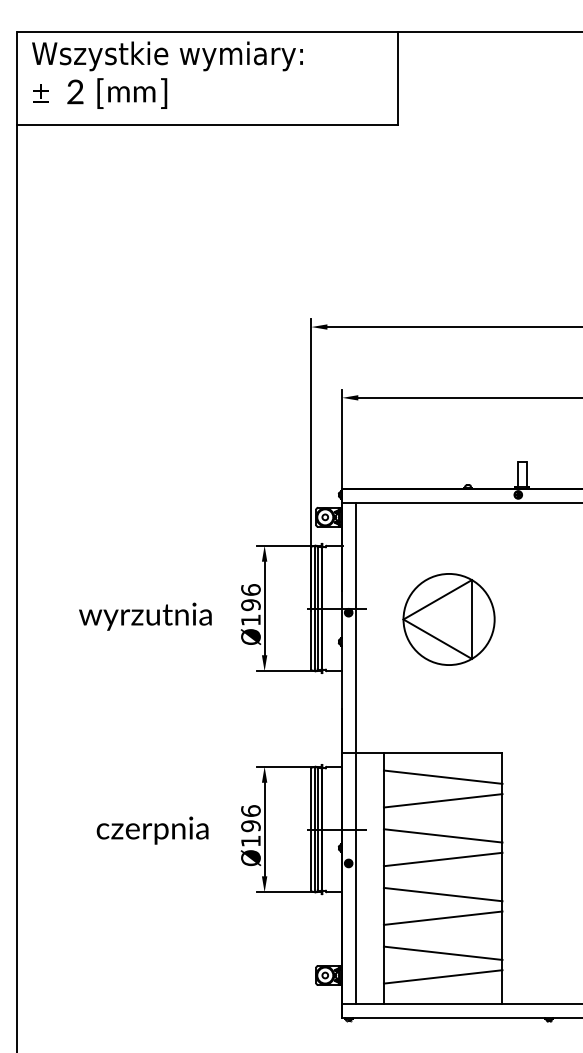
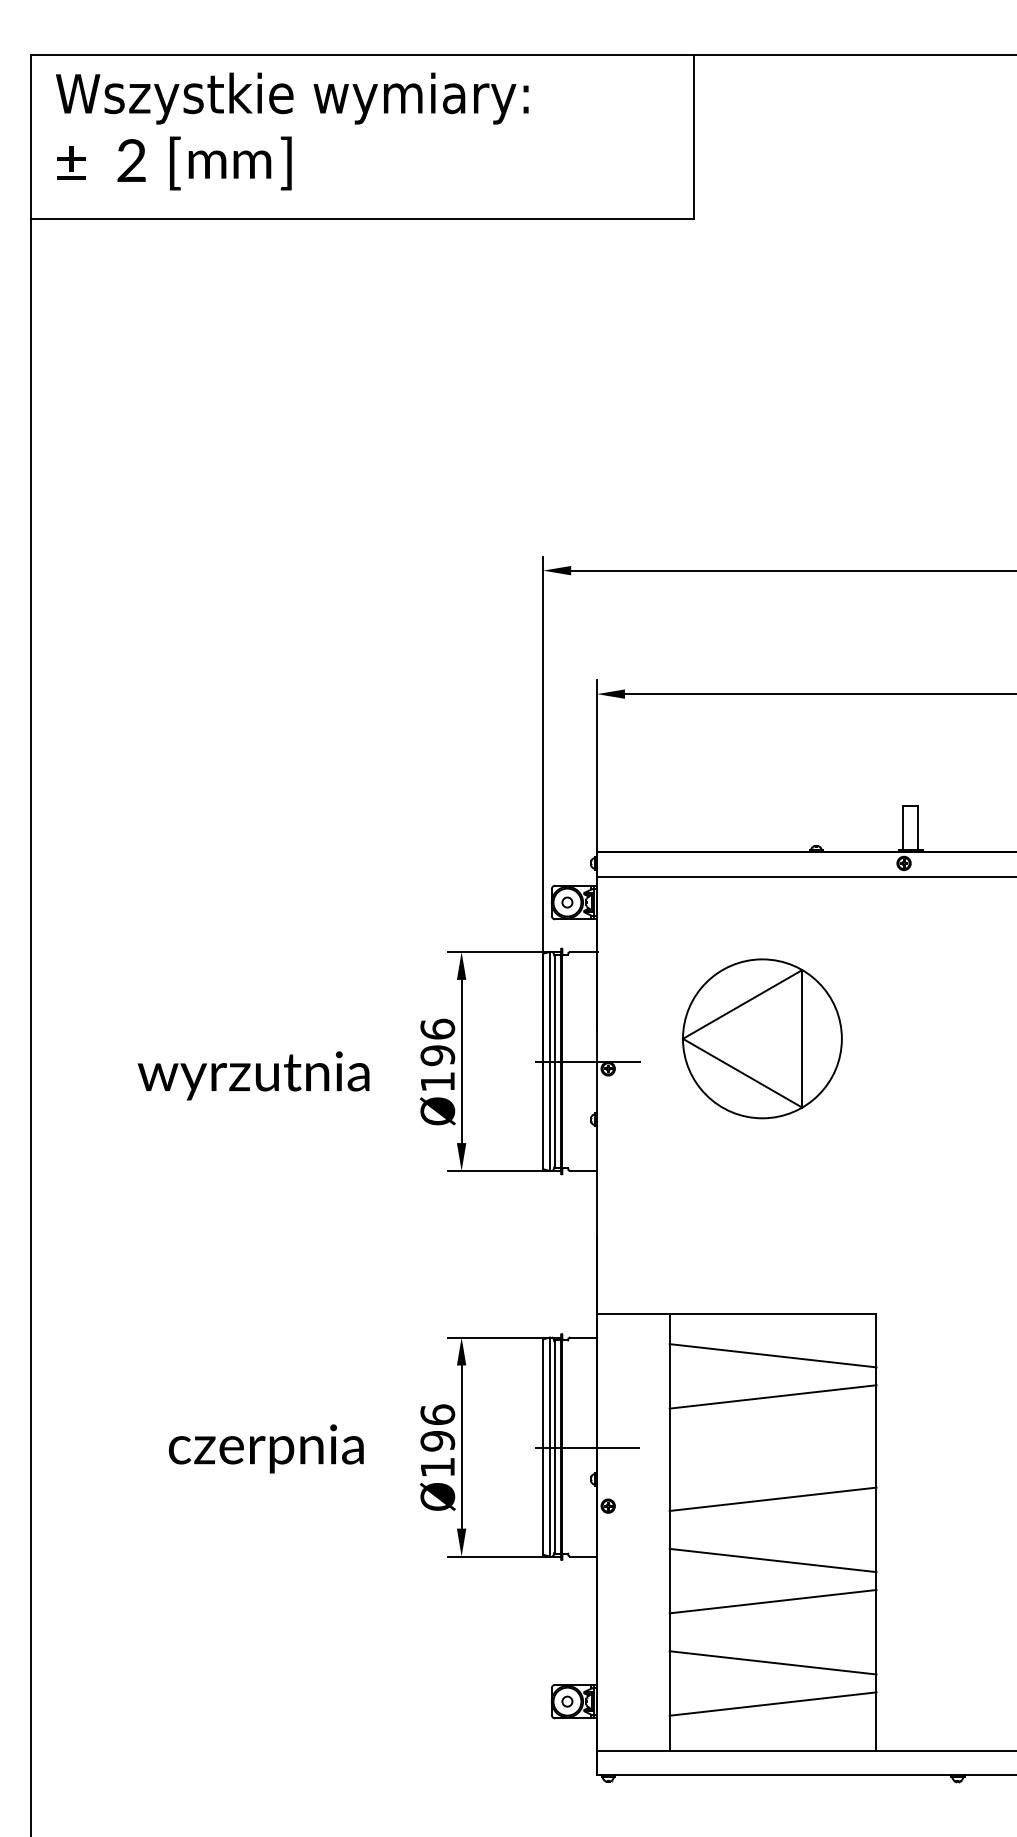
part: (448, 619) -> (761, 1038), moved
line: (356, 752) -> (621, 1312), removed
line: (442, 835) -> (771, 1457), removed

